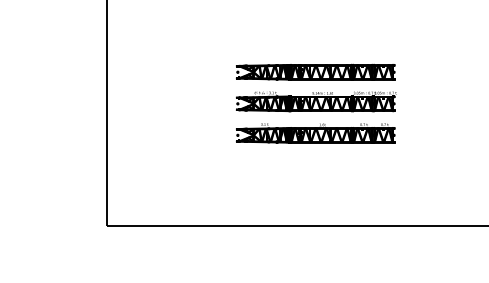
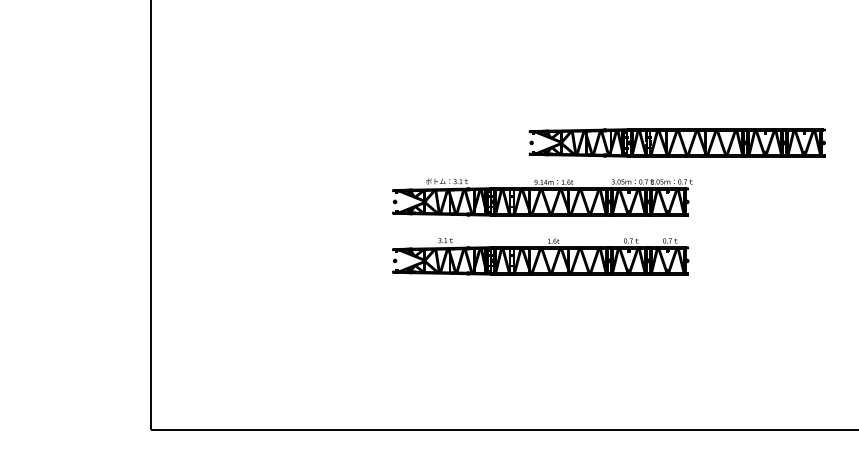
part: (315, 71) -> (676, 141), moved

